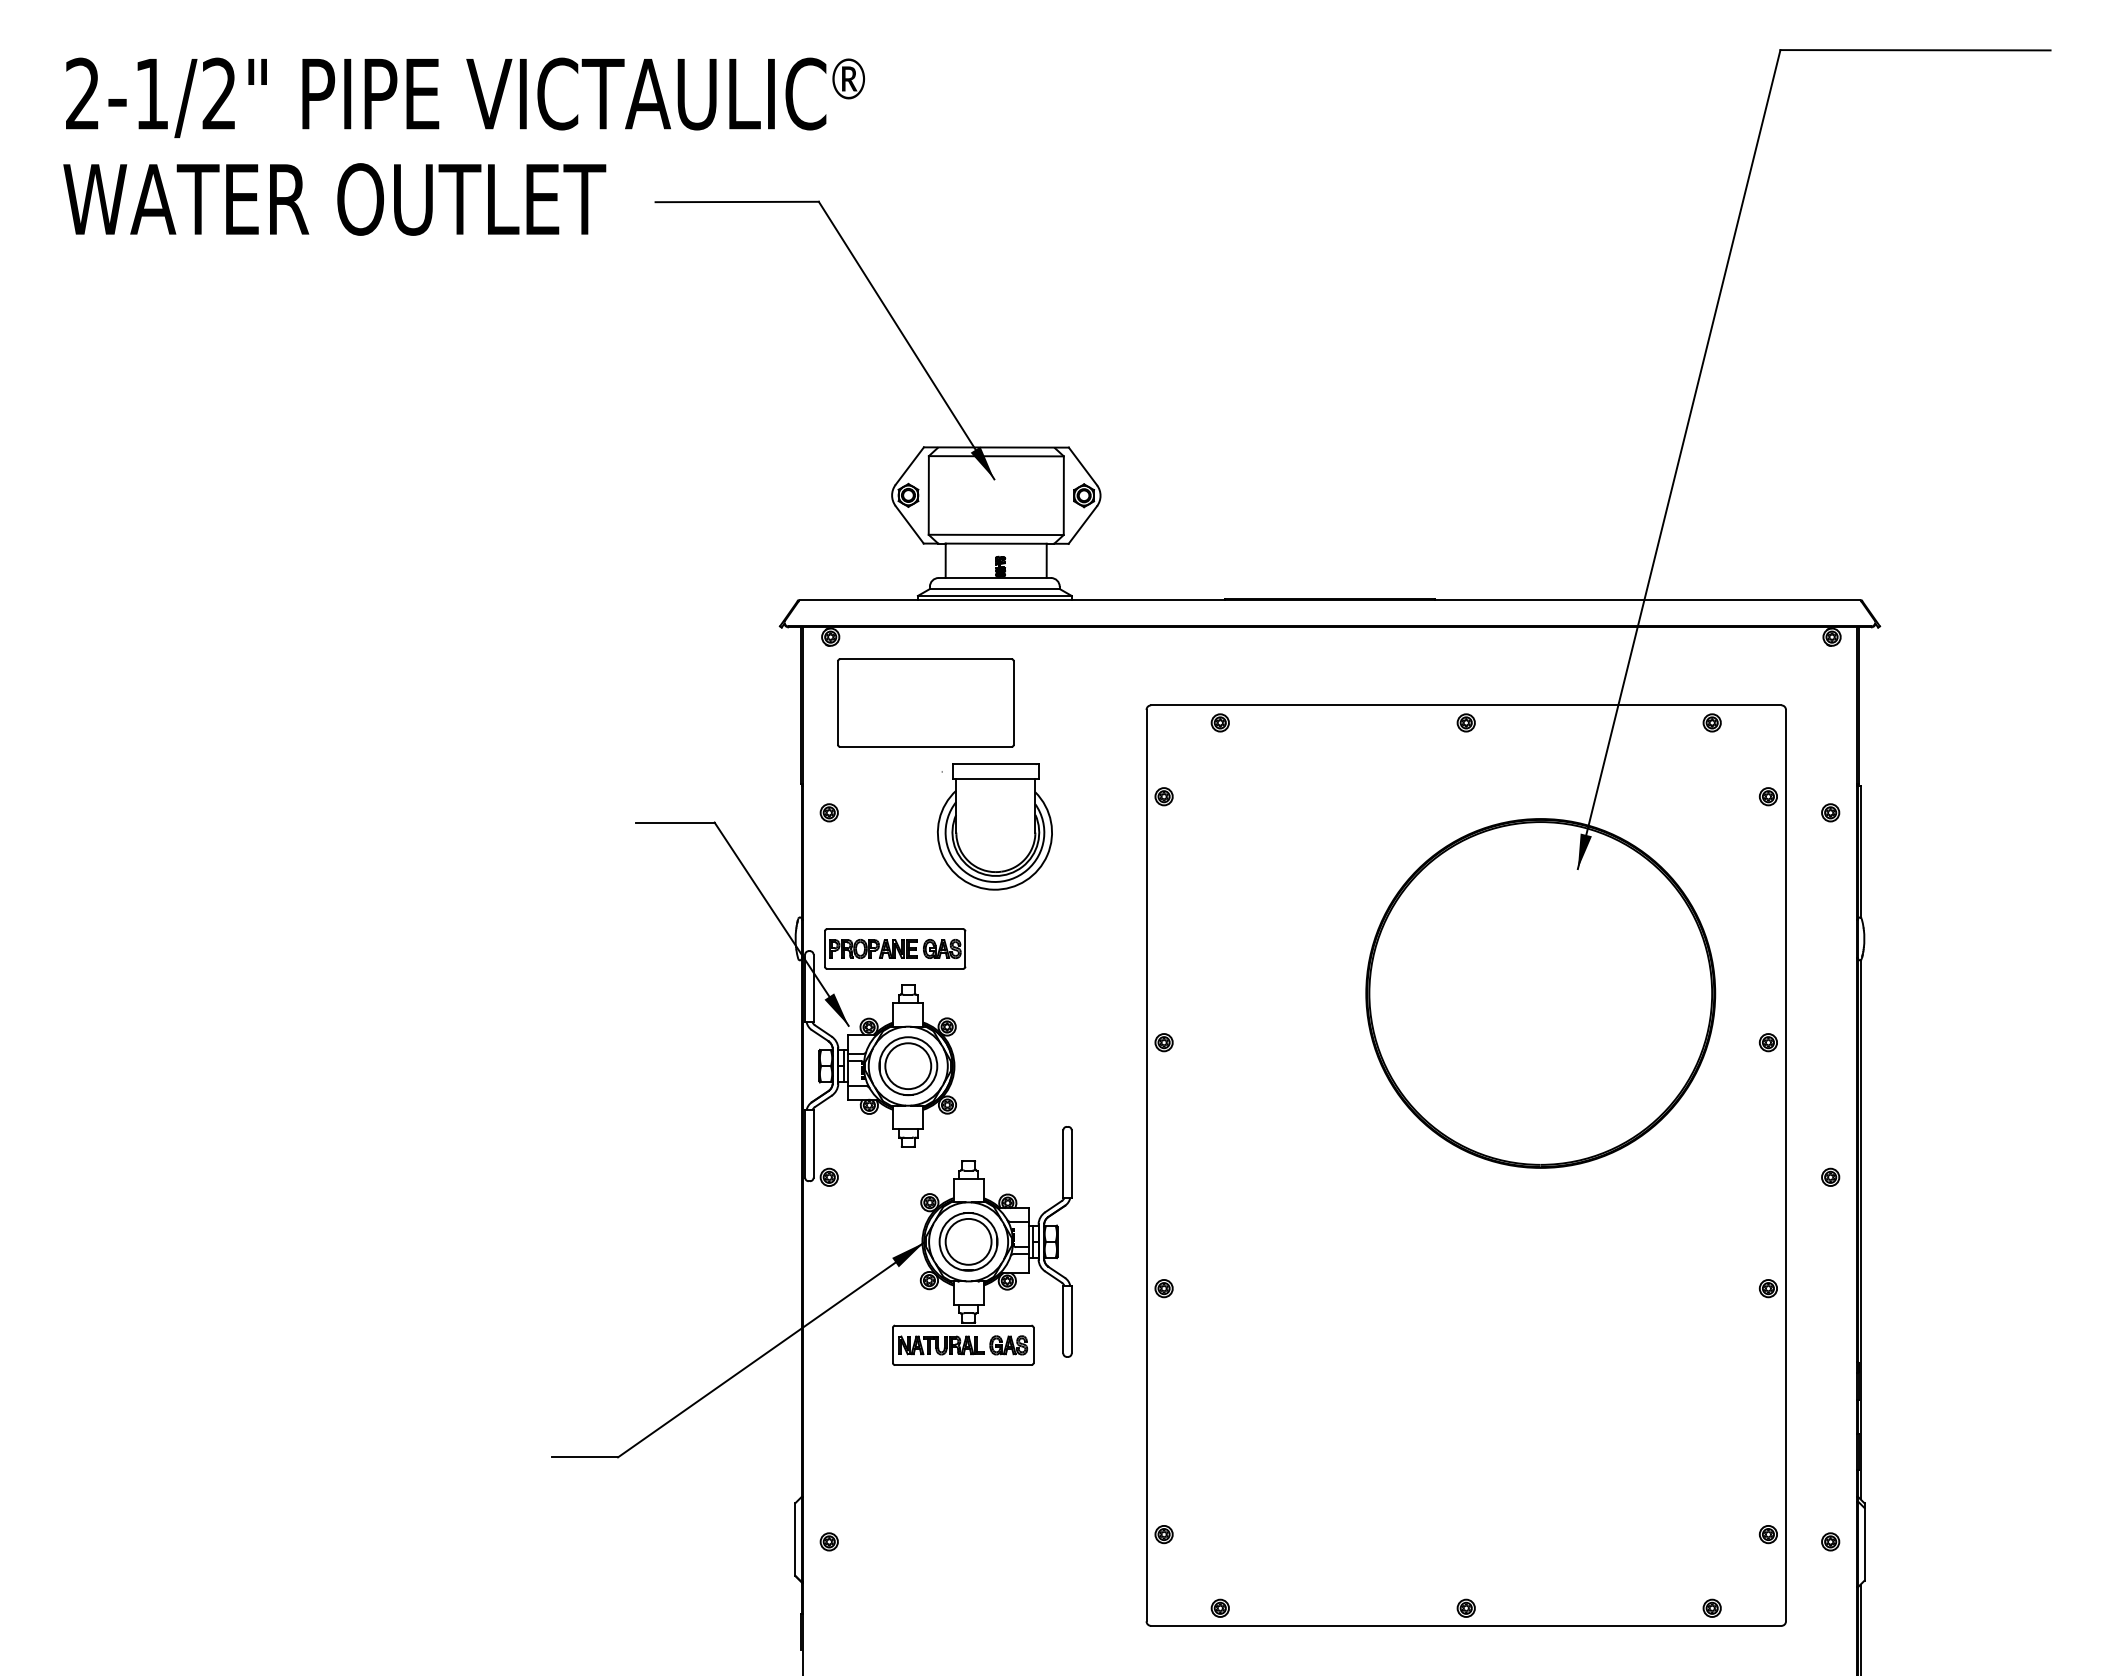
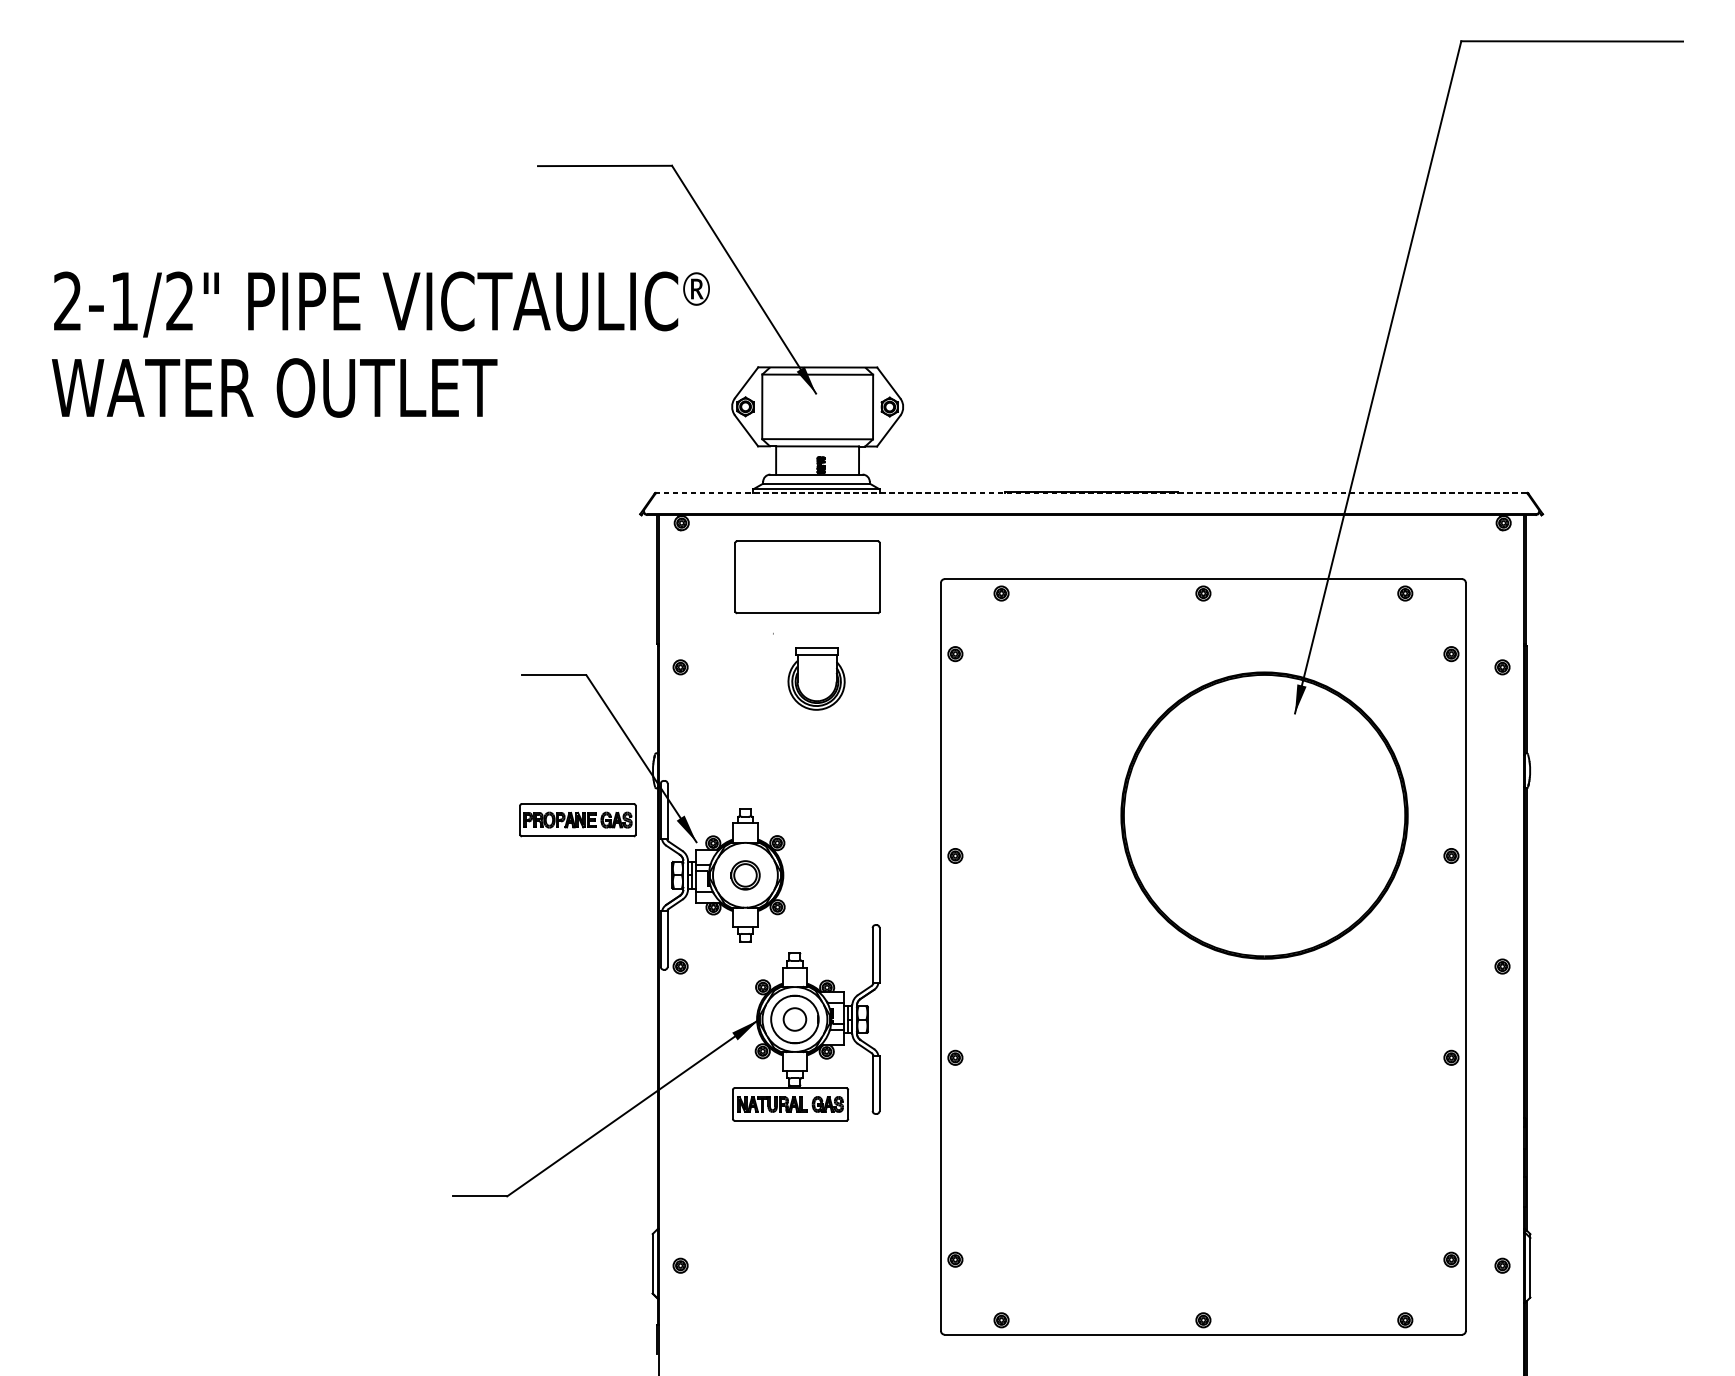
text: (463, 146) -> (380, 344), moved
line: (1329, 600) -> (1091, 493), solid -> dashed
part: (925, 702) -> (807, 576), moved
part: (994, 826) -> (816, 678), size x0.6
part: (895, 948) -> (578, 819), moved
part: (908, 1066) -> (745, 875), size x0.6
circle: (968, 1241) -> (794, 1019), size x0.6

